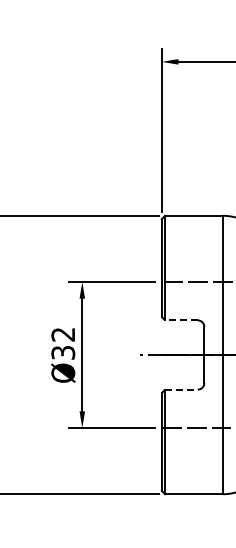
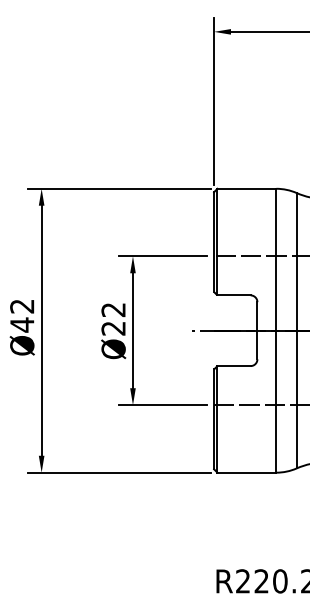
line: (181, 320) -> (234, 295), dashed -> solid
text: (63, 352) -> (113, 328), Ø32 -> Ø22
line: (181, 390) -> (234, 366), dashed -> solid

